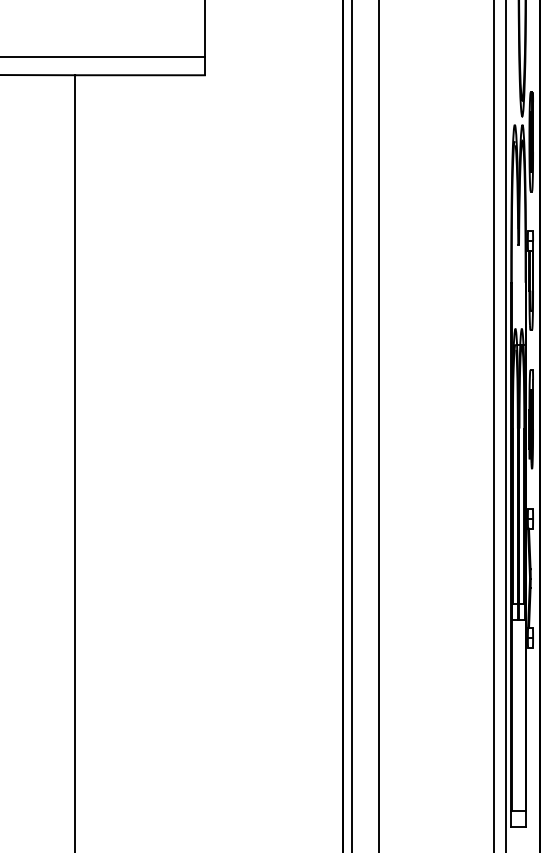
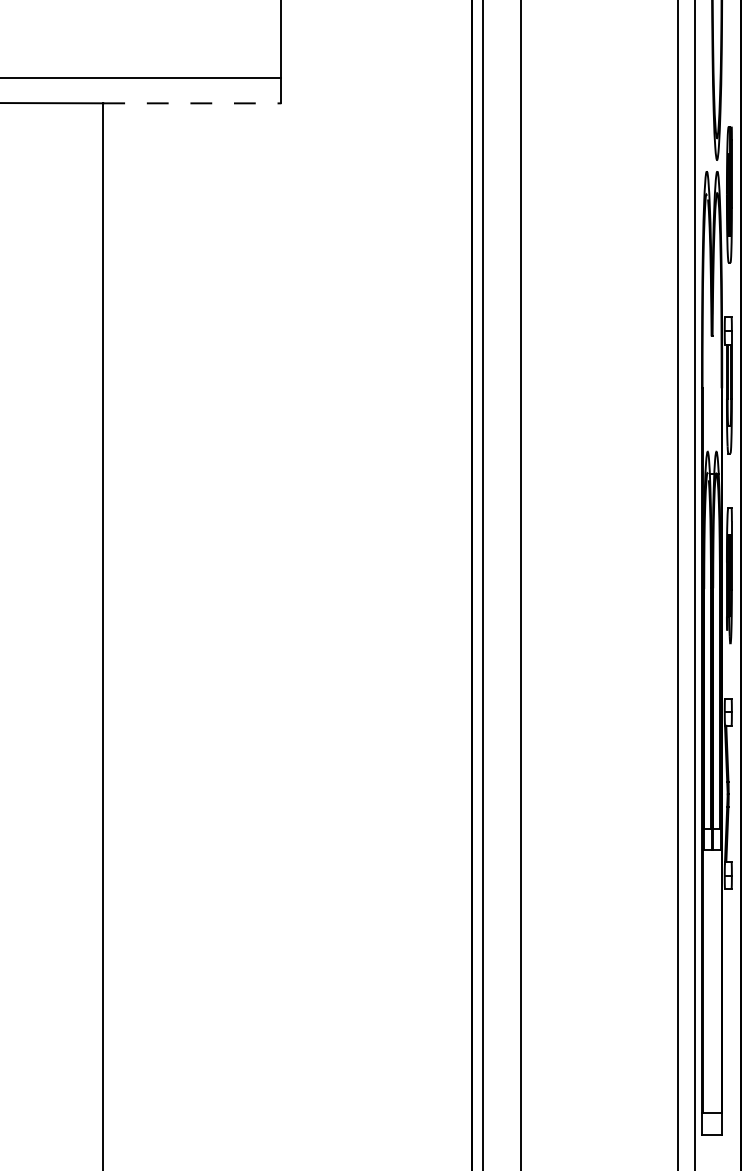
line: (140, 75) -> (192, 103), solid -> dashed

